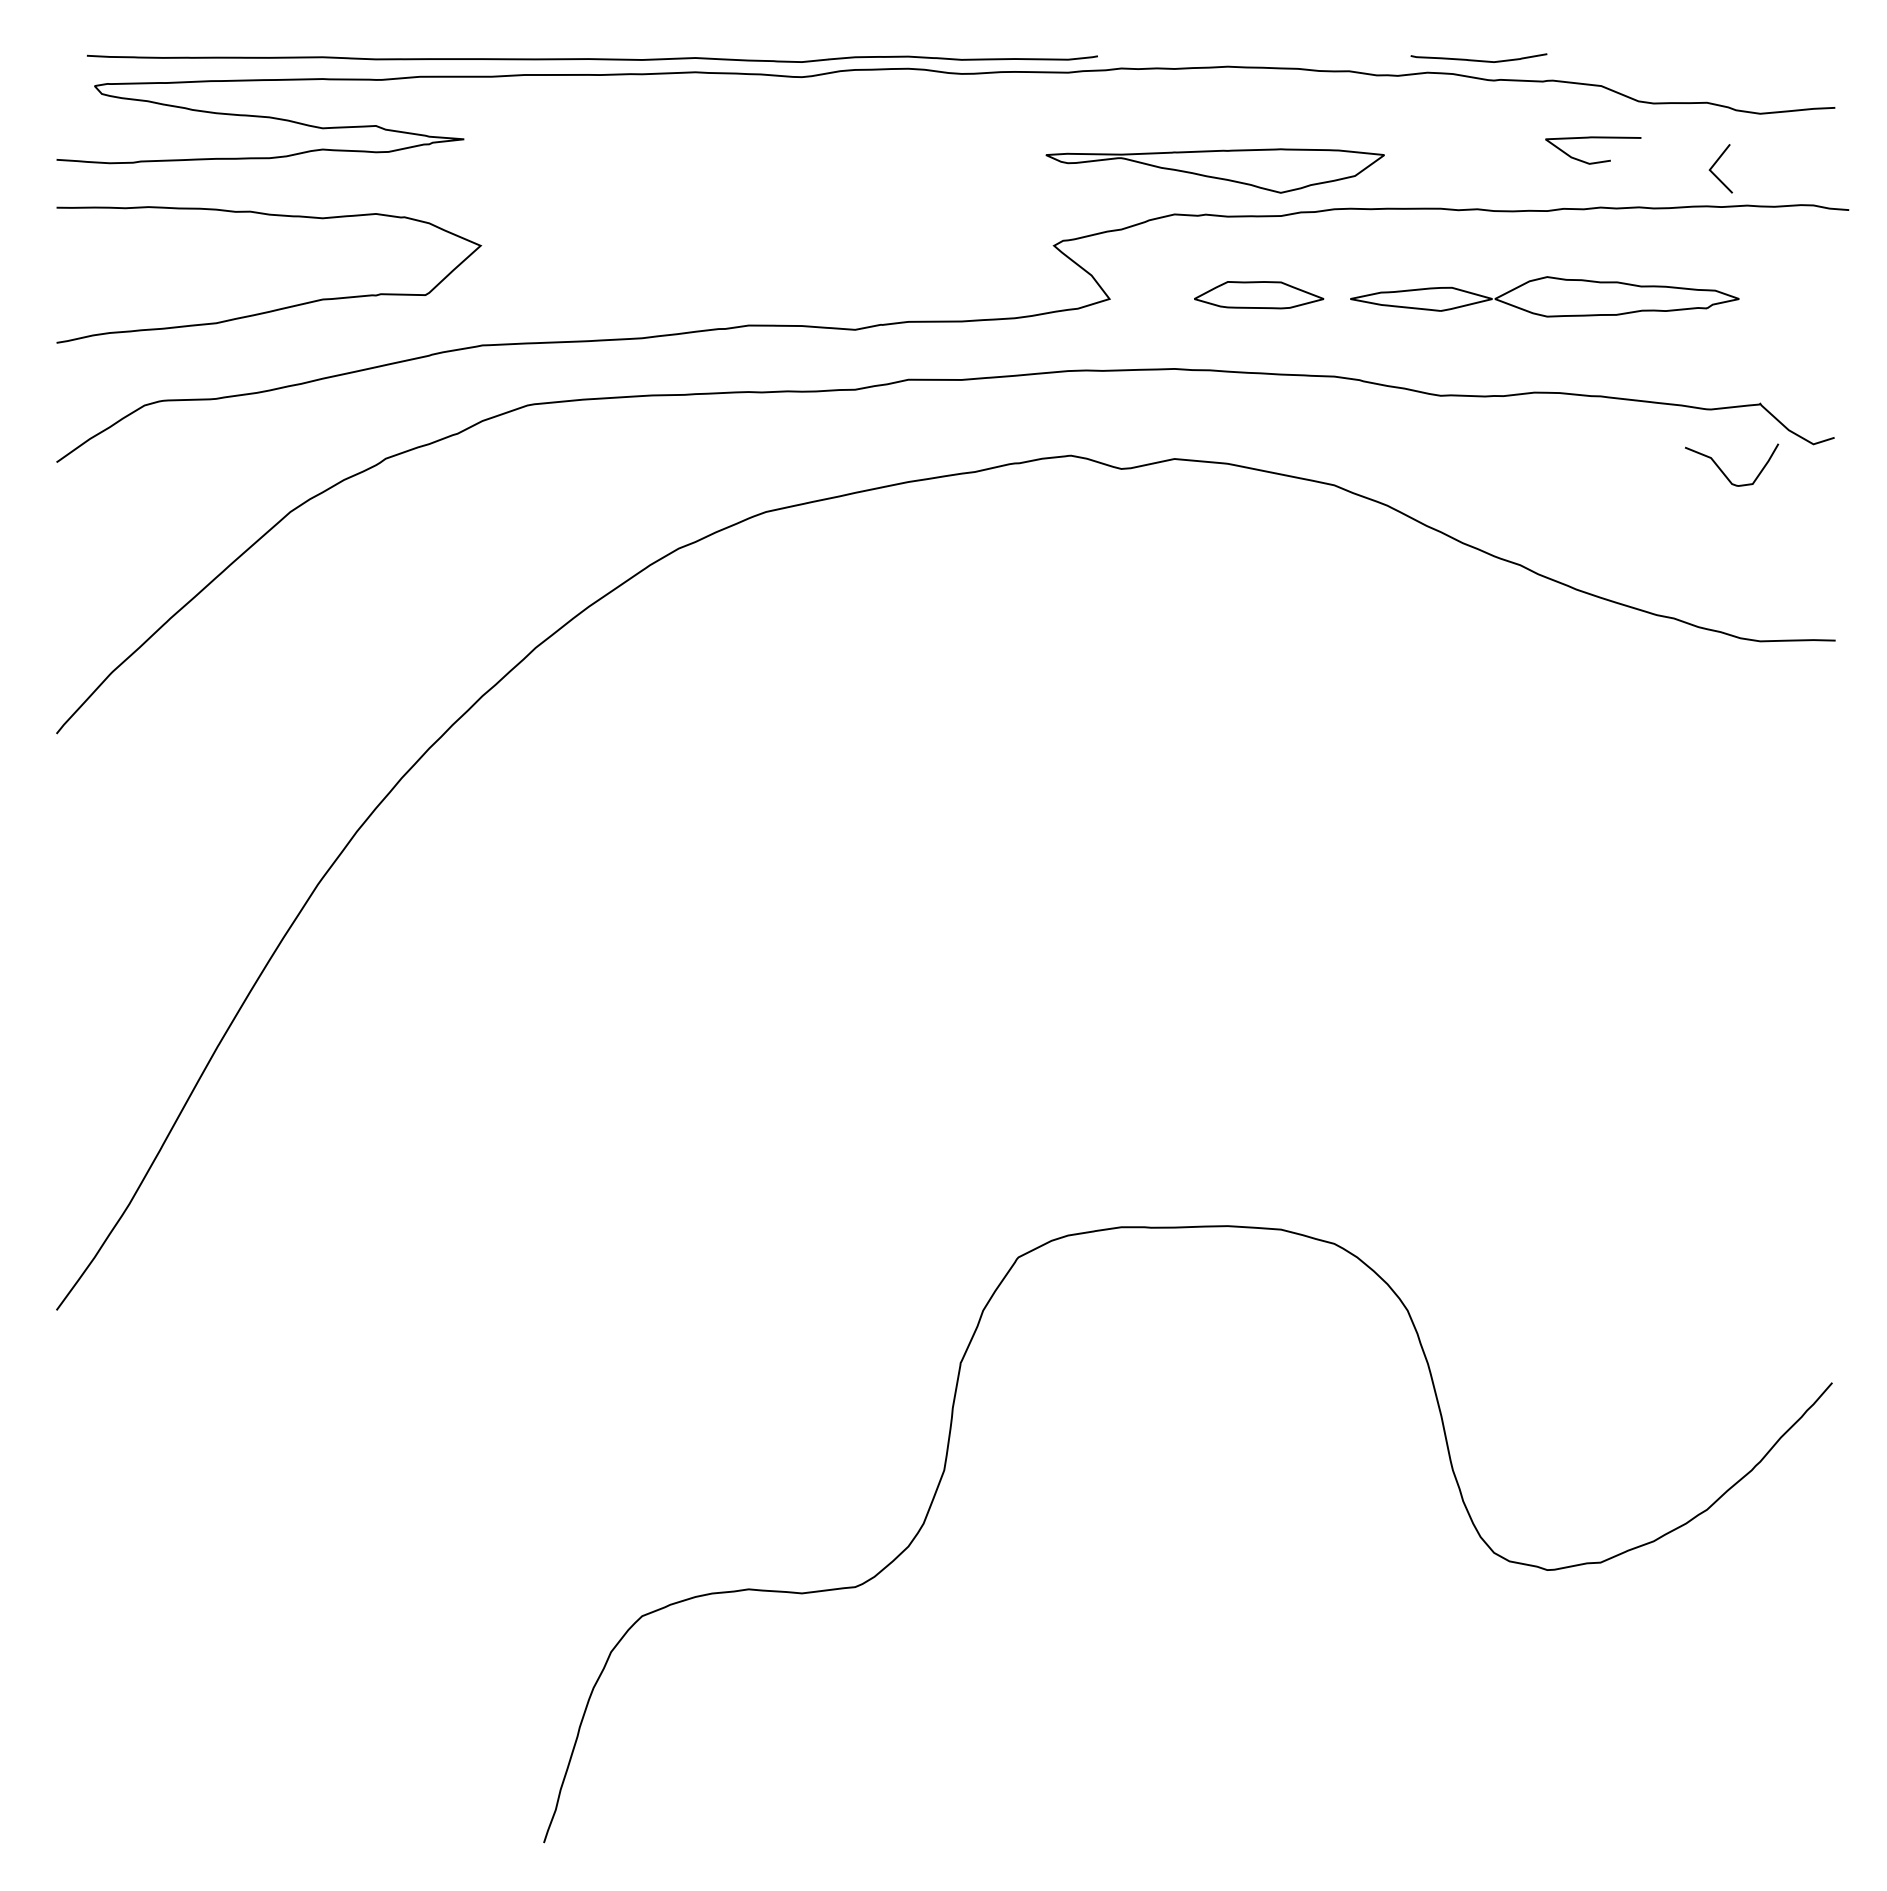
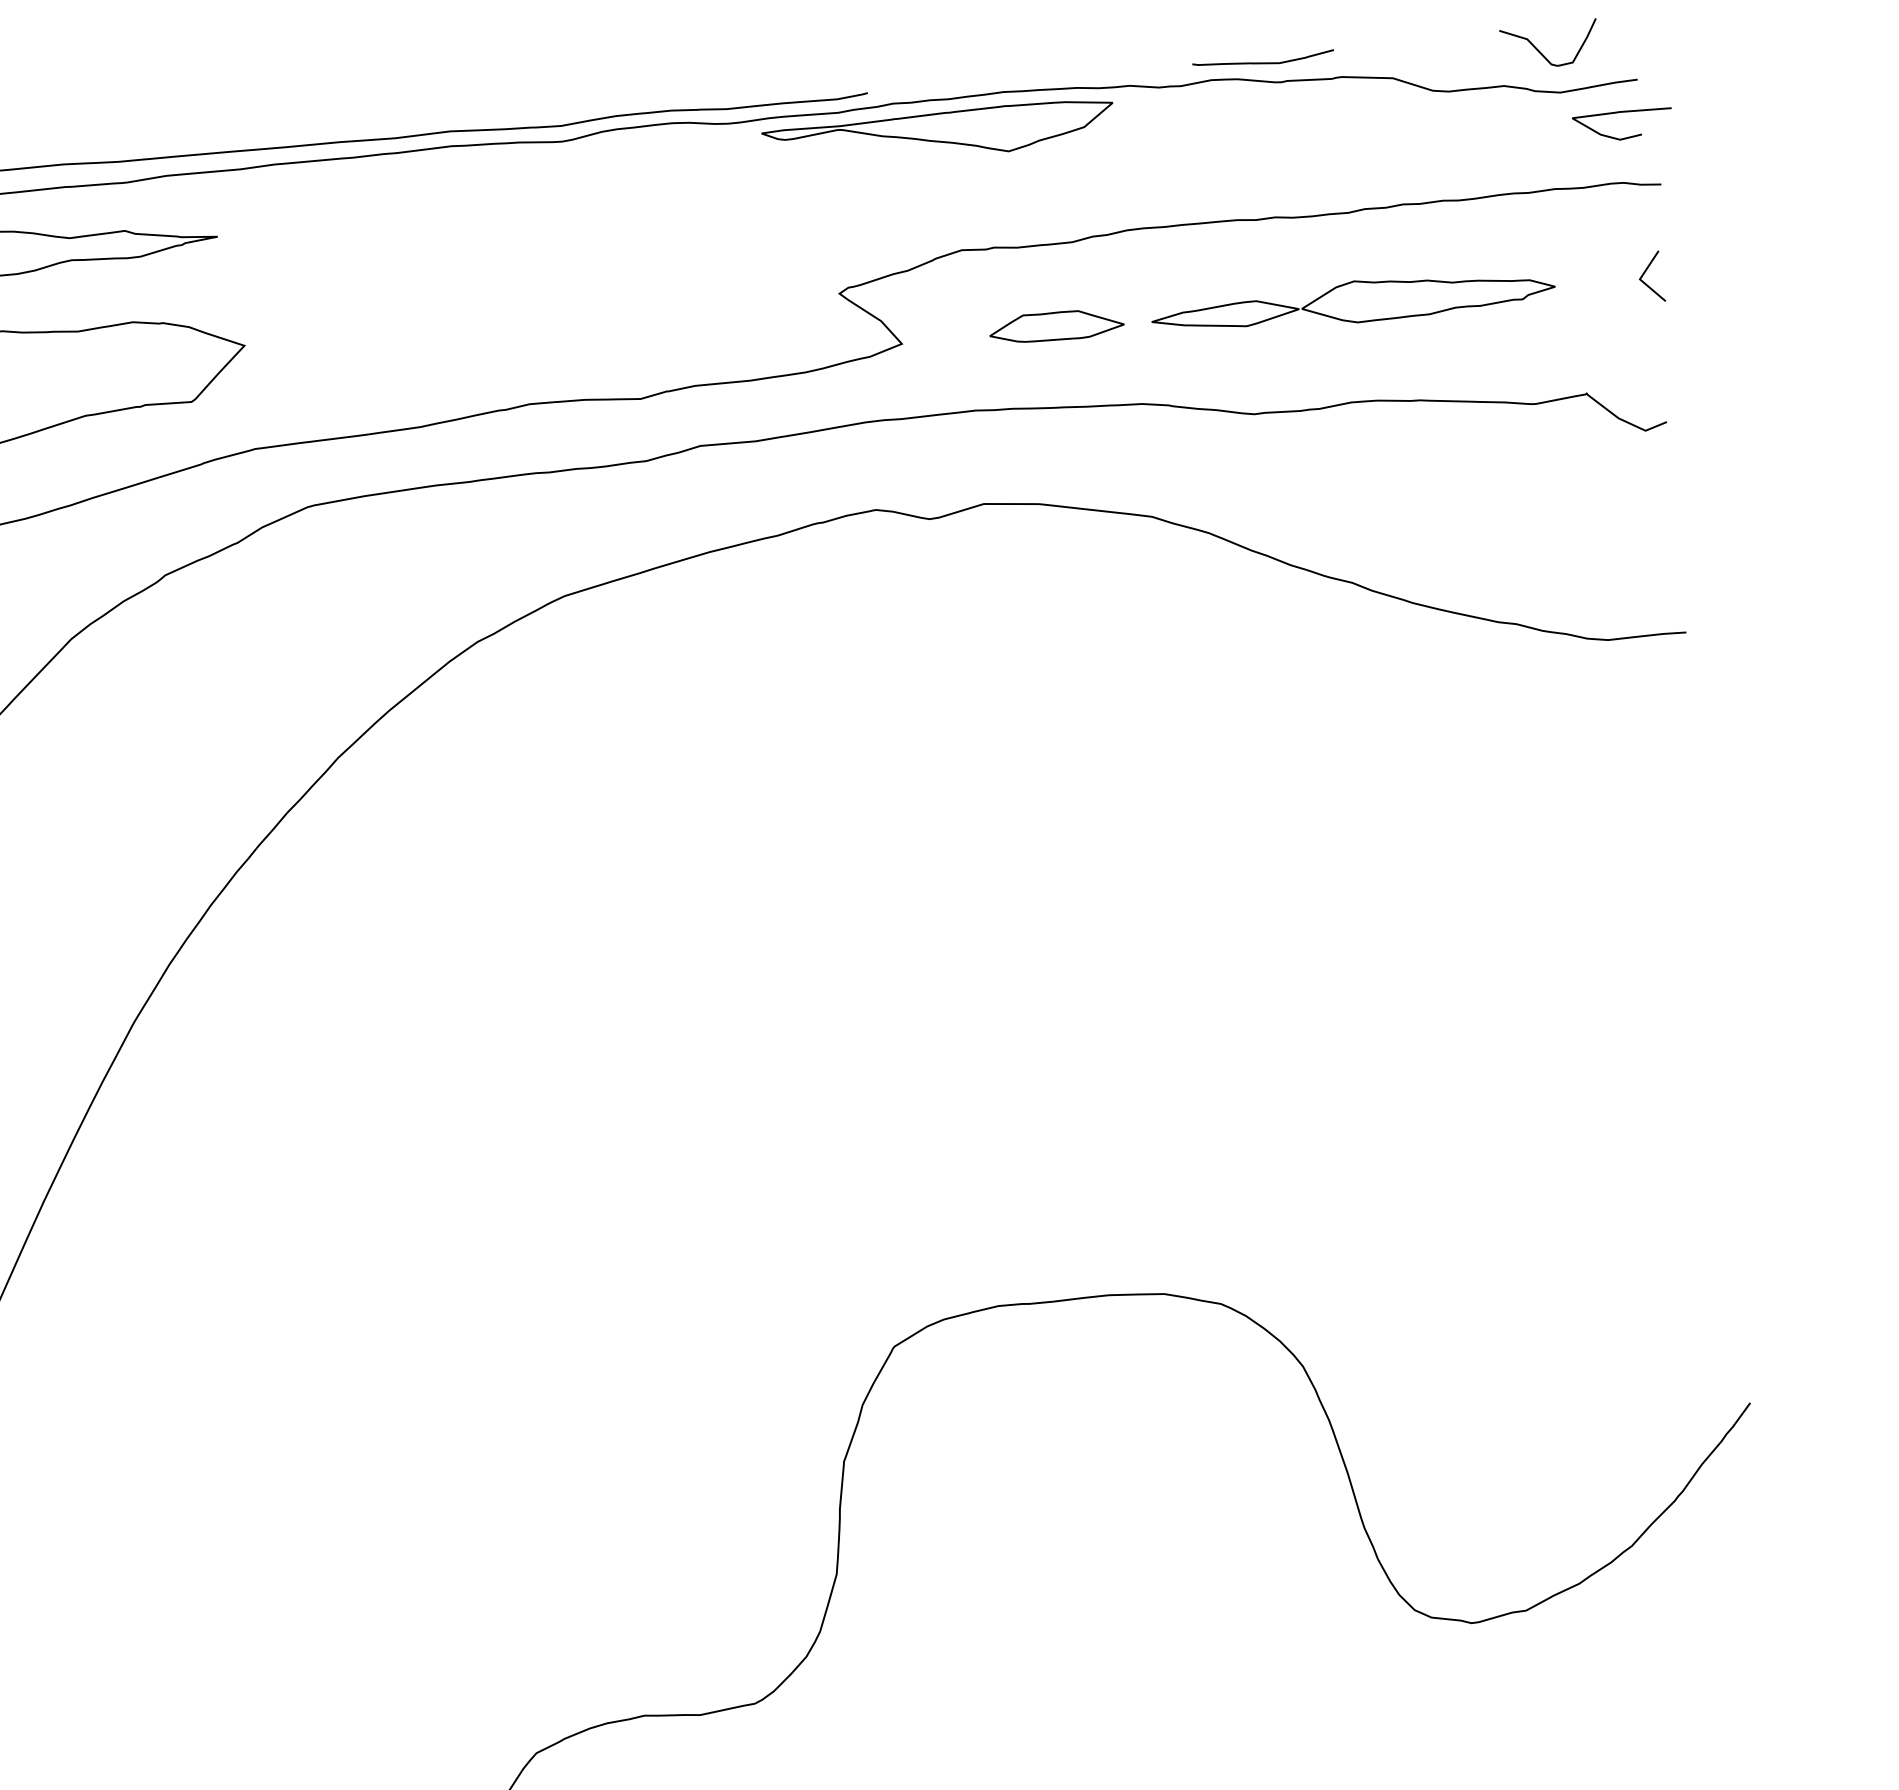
curve: (1596, 161) -> (1627, 136), moved
line: (1716, 163) -> (1646, 271), moved
part: (1214, 170) -> (937, 134), moved
curve: (1723, 471) -> (1541, 52), moved

